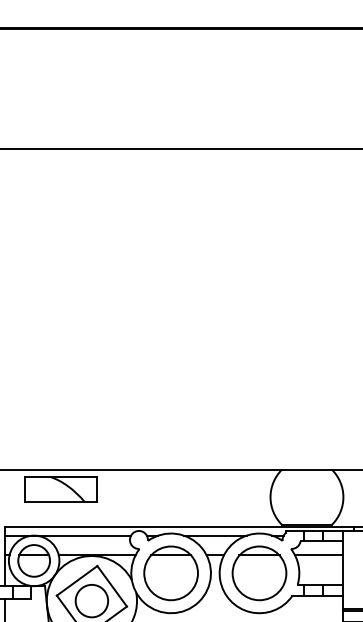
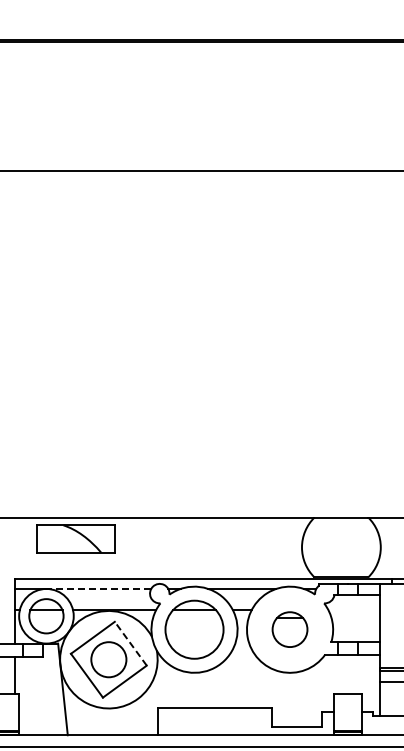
line: (82, 535) -> (98, 588), solid -> dashed
line: (319, 555) -> (354, 610), removed
part: (258, 573) -> (289, 629), size x0.6
line: (111, 586) -> (130, 643), solid -> dashed

